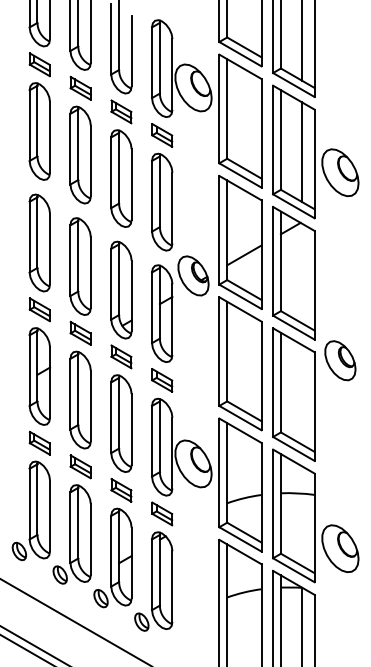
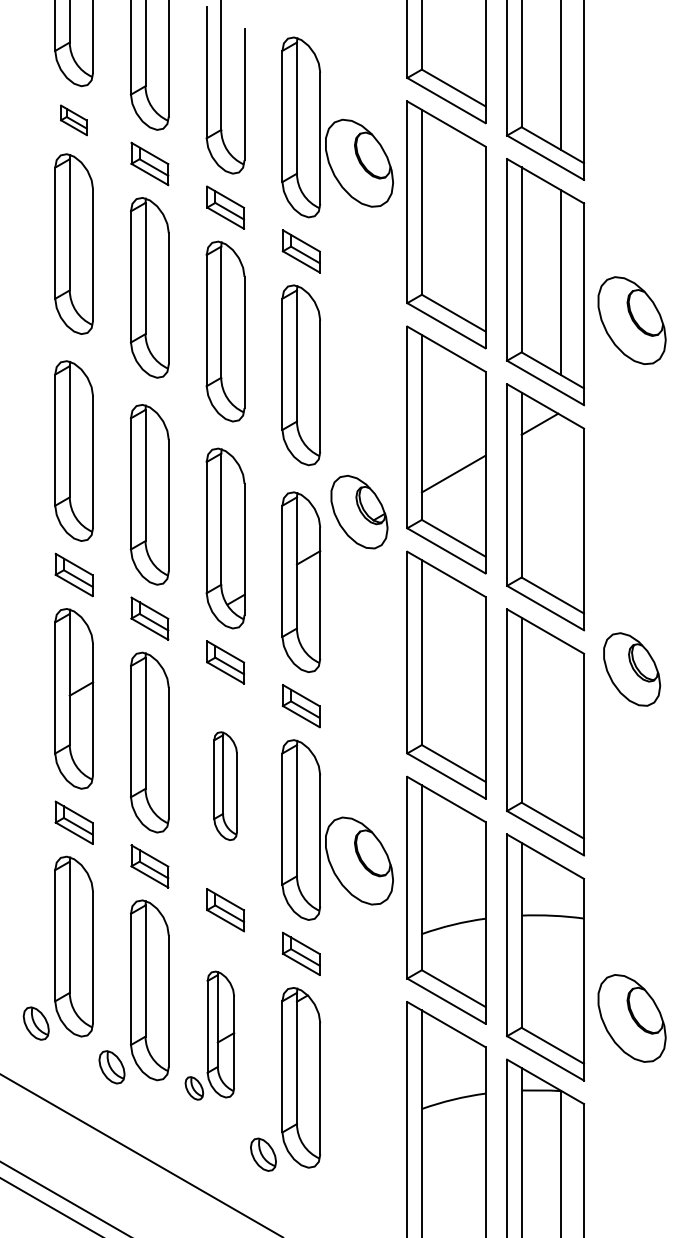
part: (39, 64) -> (73, 119), size x0.7
part: (121, 423) -> (225, 786), size x0.6
part: (112, 557) -> (209, 1034), size x0.7

